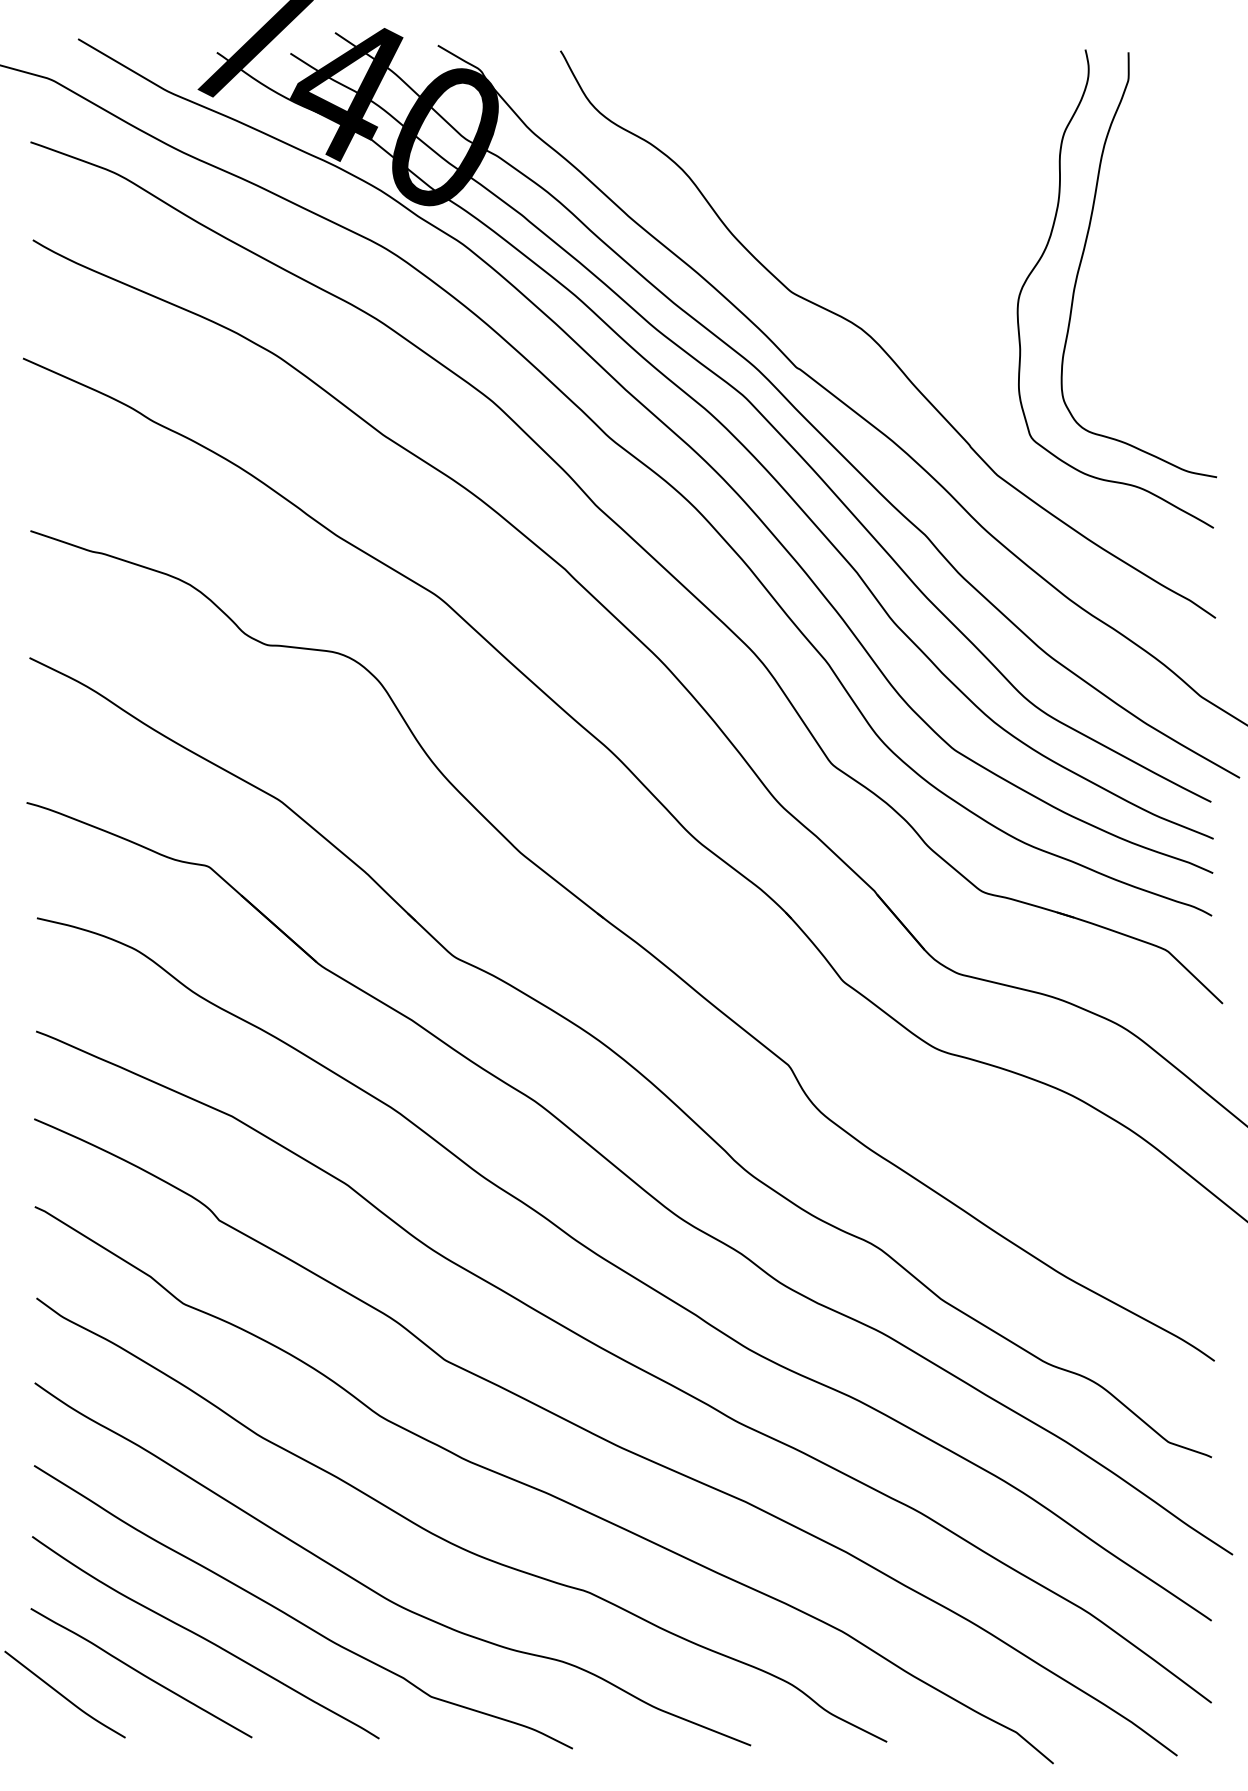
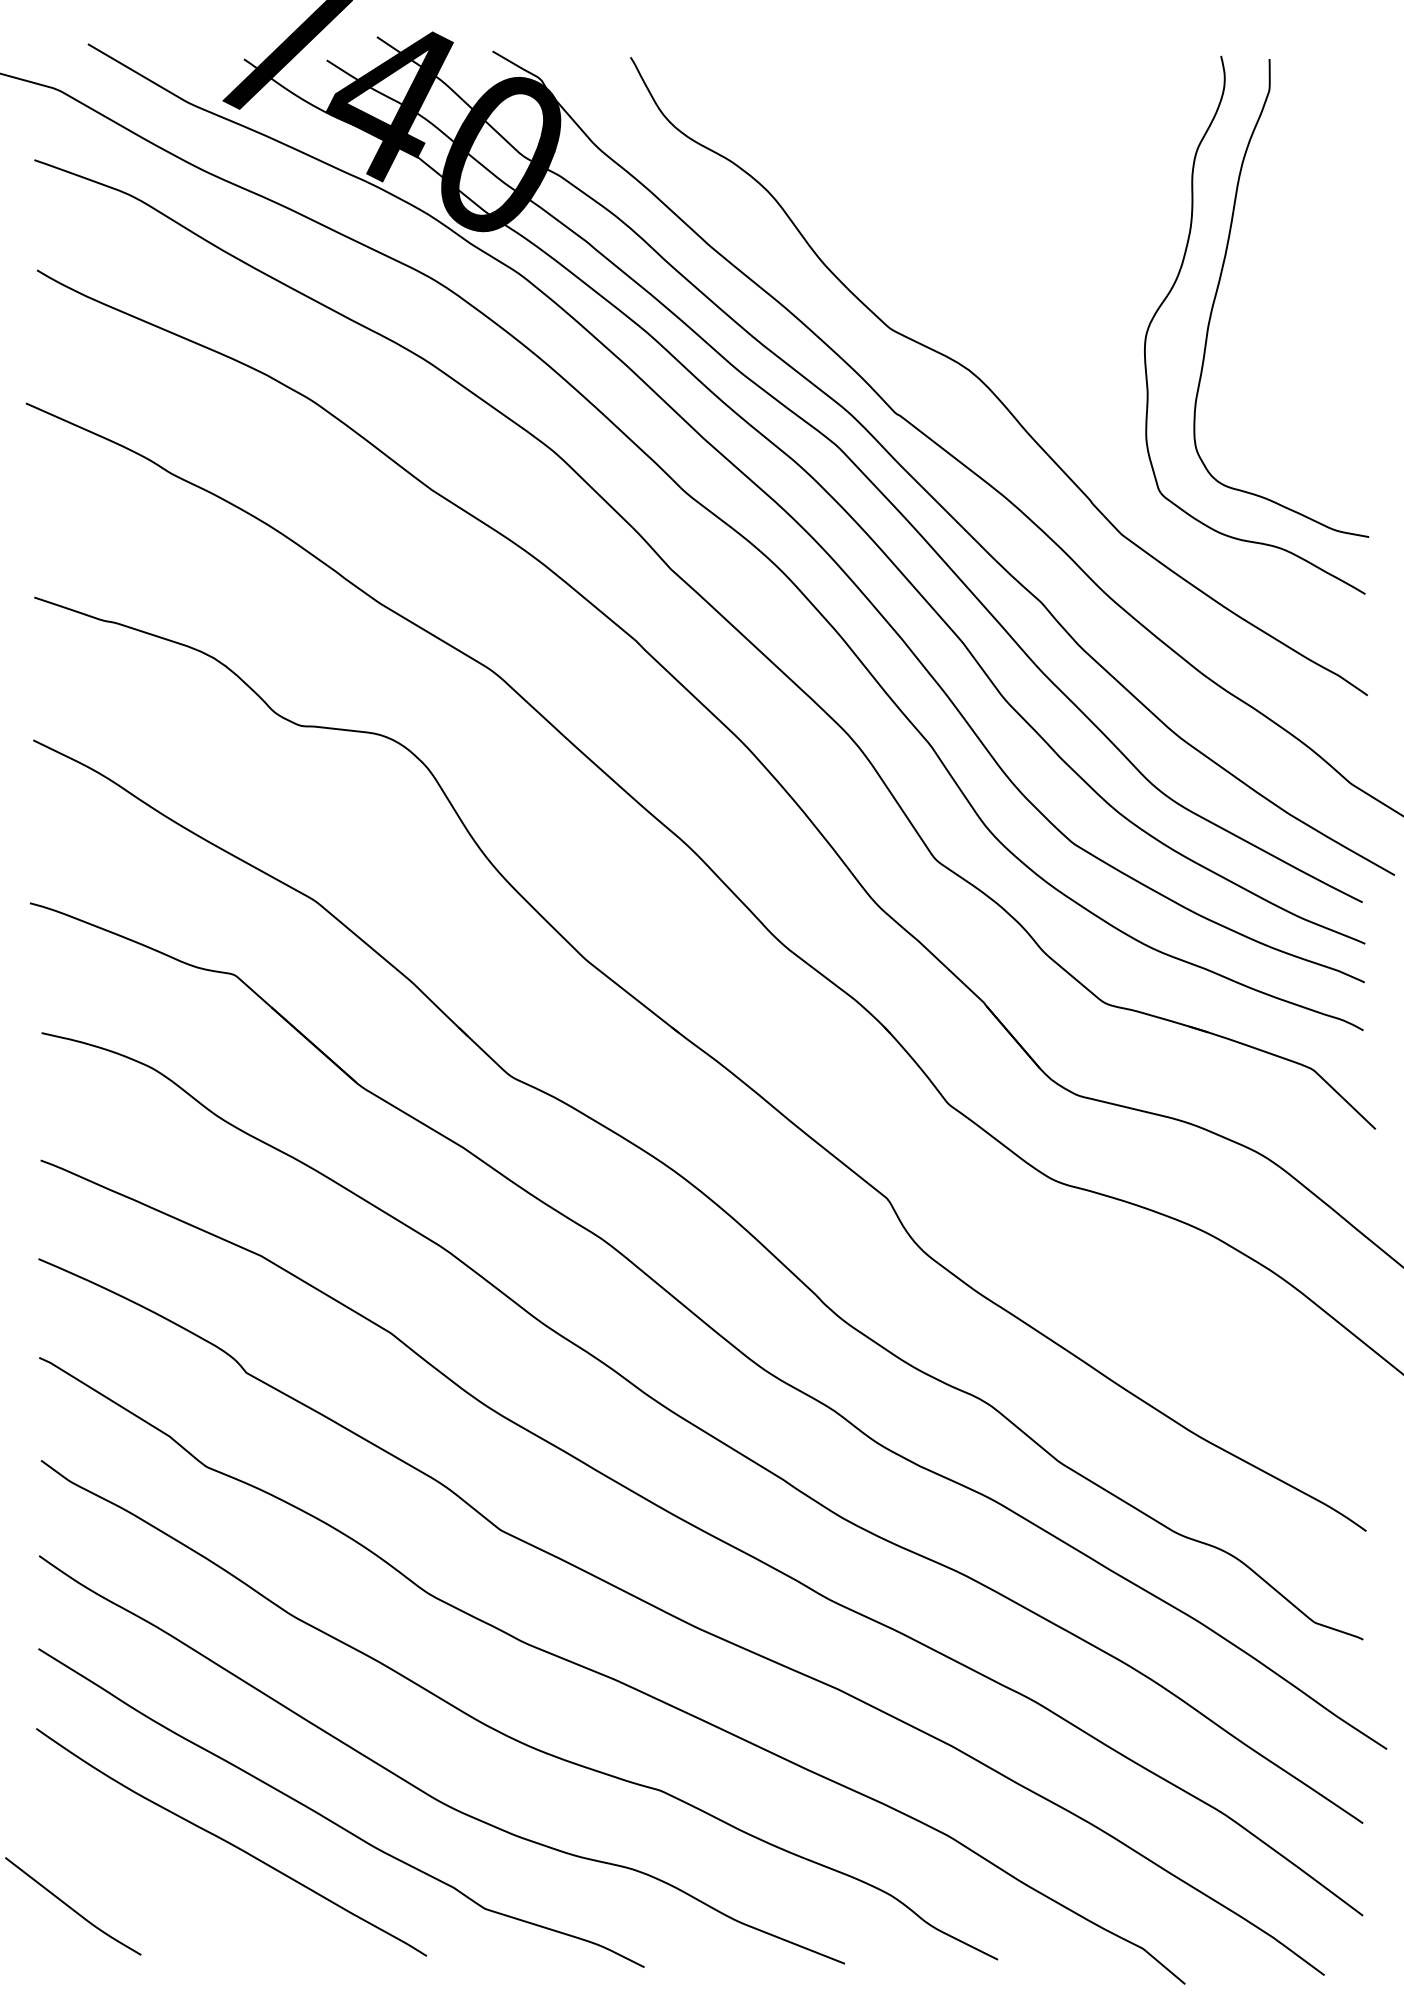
curve: (141, 1673) -> (159, 1882), removed

